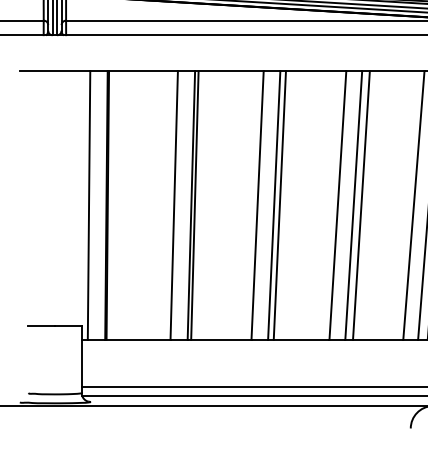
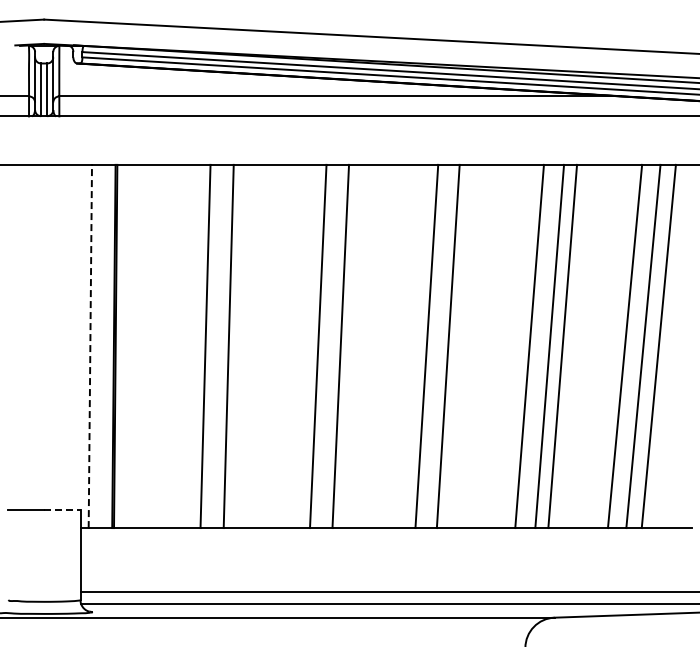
line: (89, 205) -> (90, 346), solid -> dashed
line: (194, 205) -> (233, 346), removed
line: (279, 205) -> (348, 346), removed
line: (361, 205) -> (458, 346), removed
line: (68, 326) -> (62, 509), solid -> dashed

